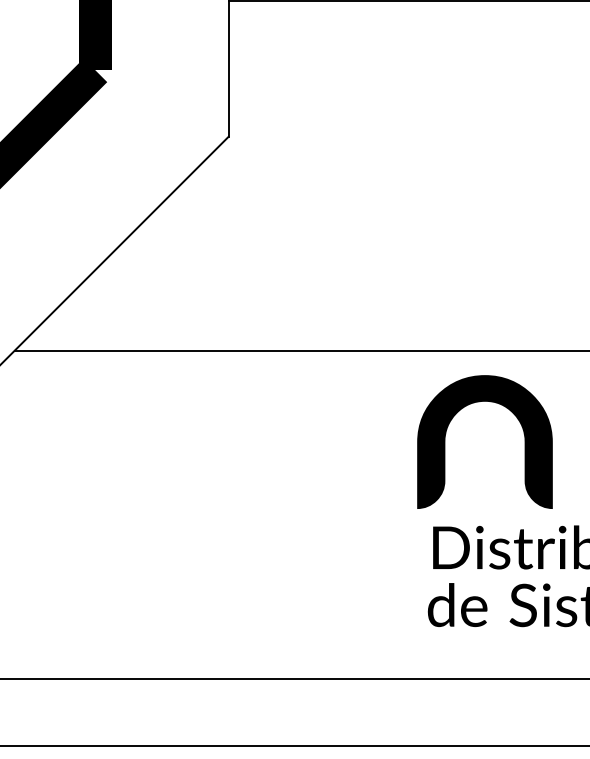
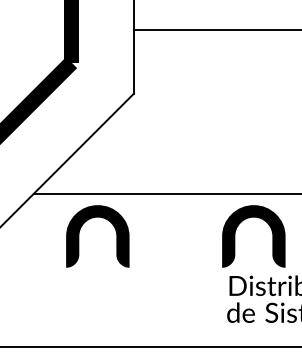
part: (112, 442) -> (79, 236), added

